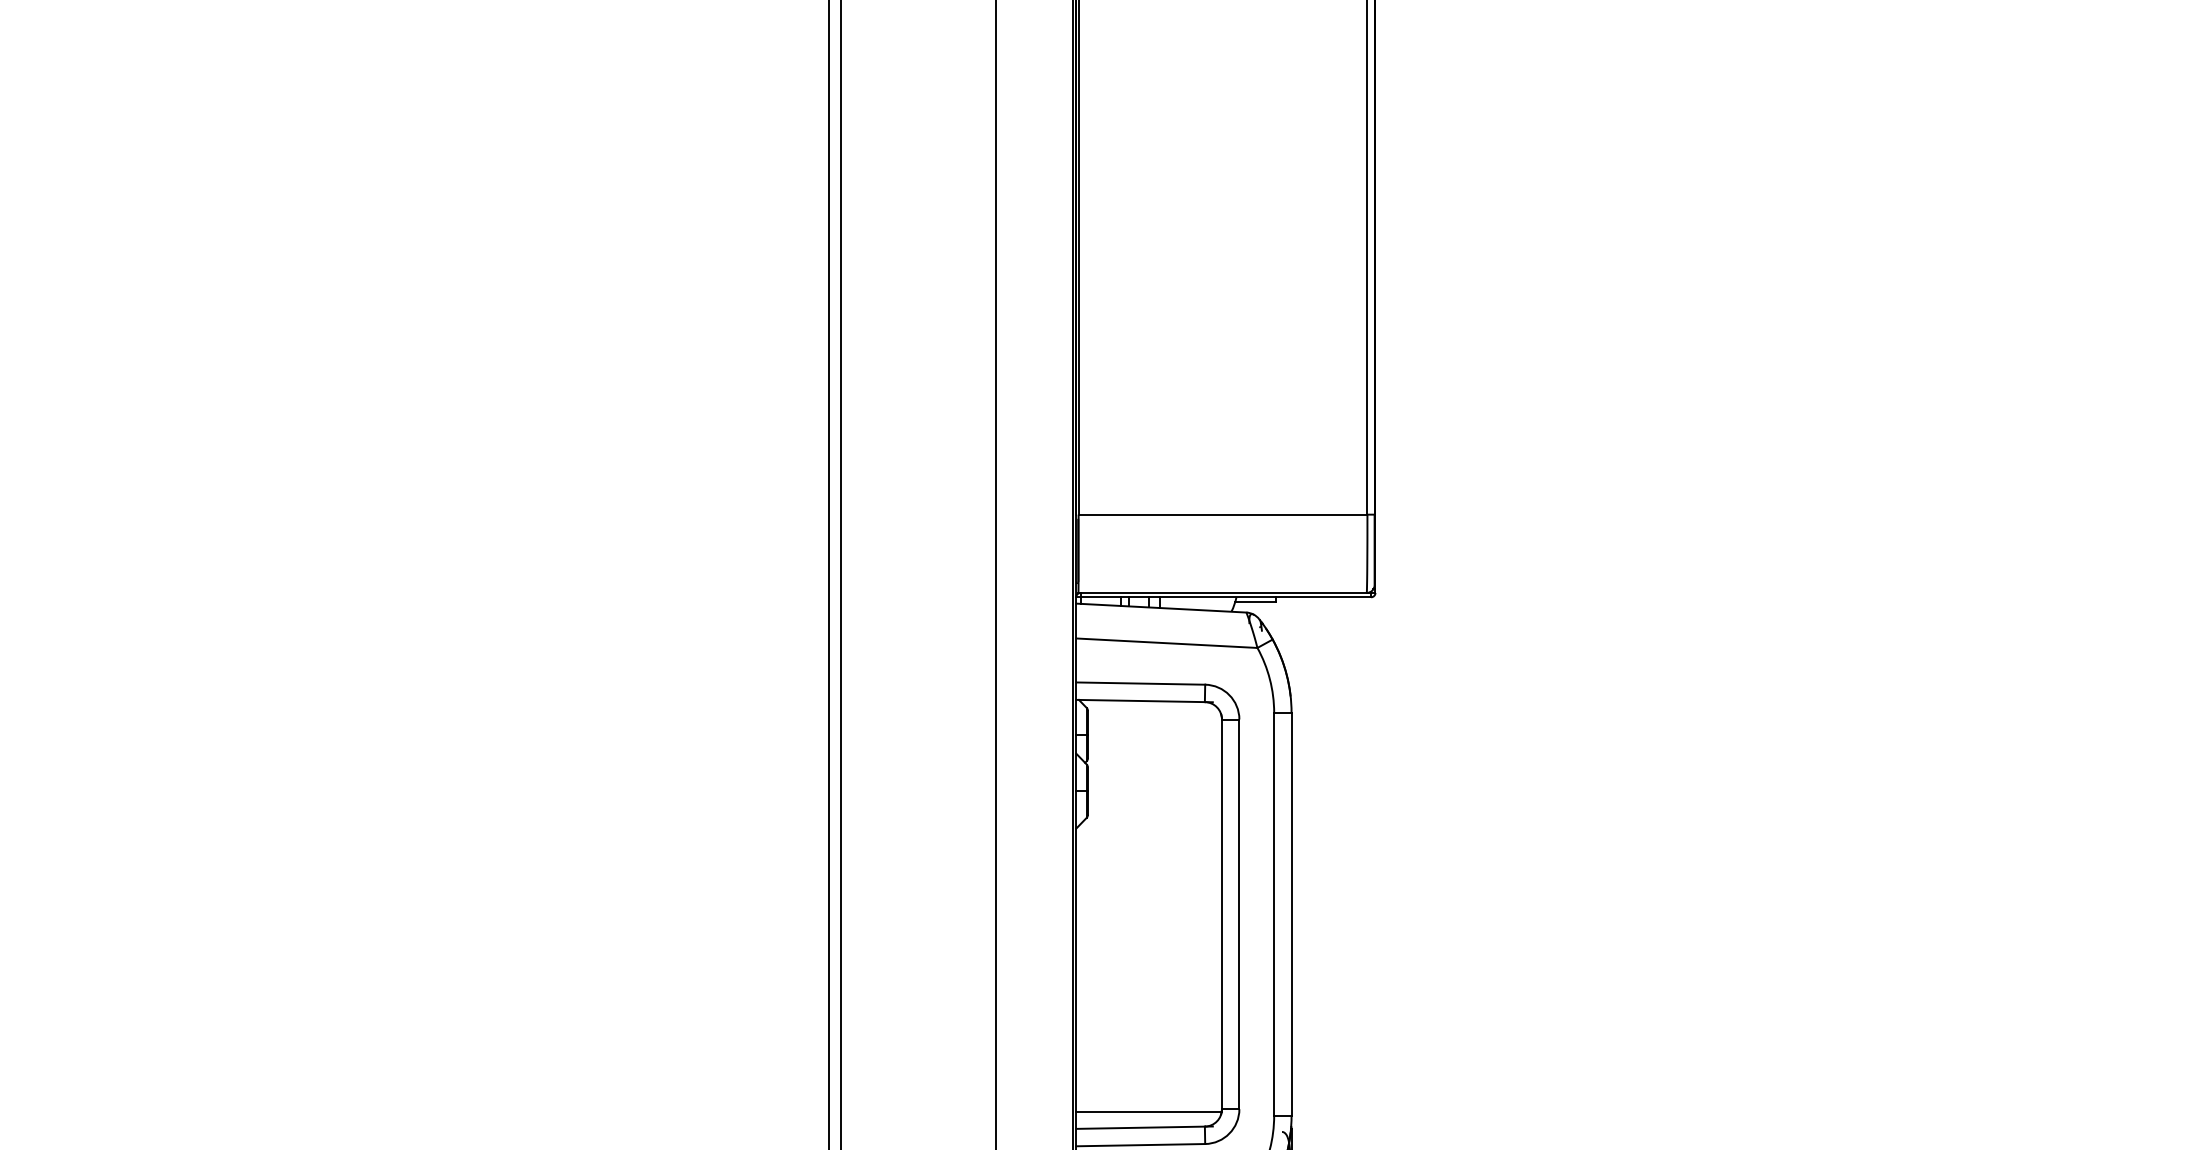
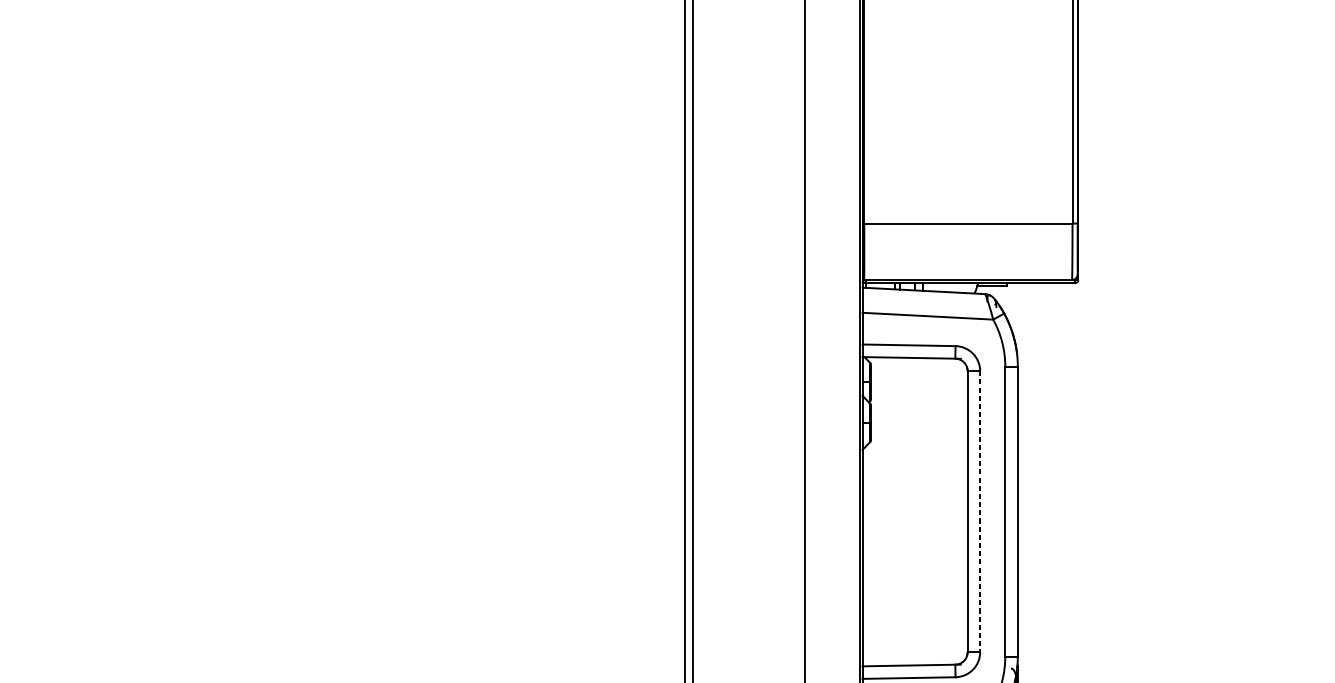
line: (1239, 914) -> (980, 511), solid -> dashed
line: (1148, 1112) -> (914, 654), removed

